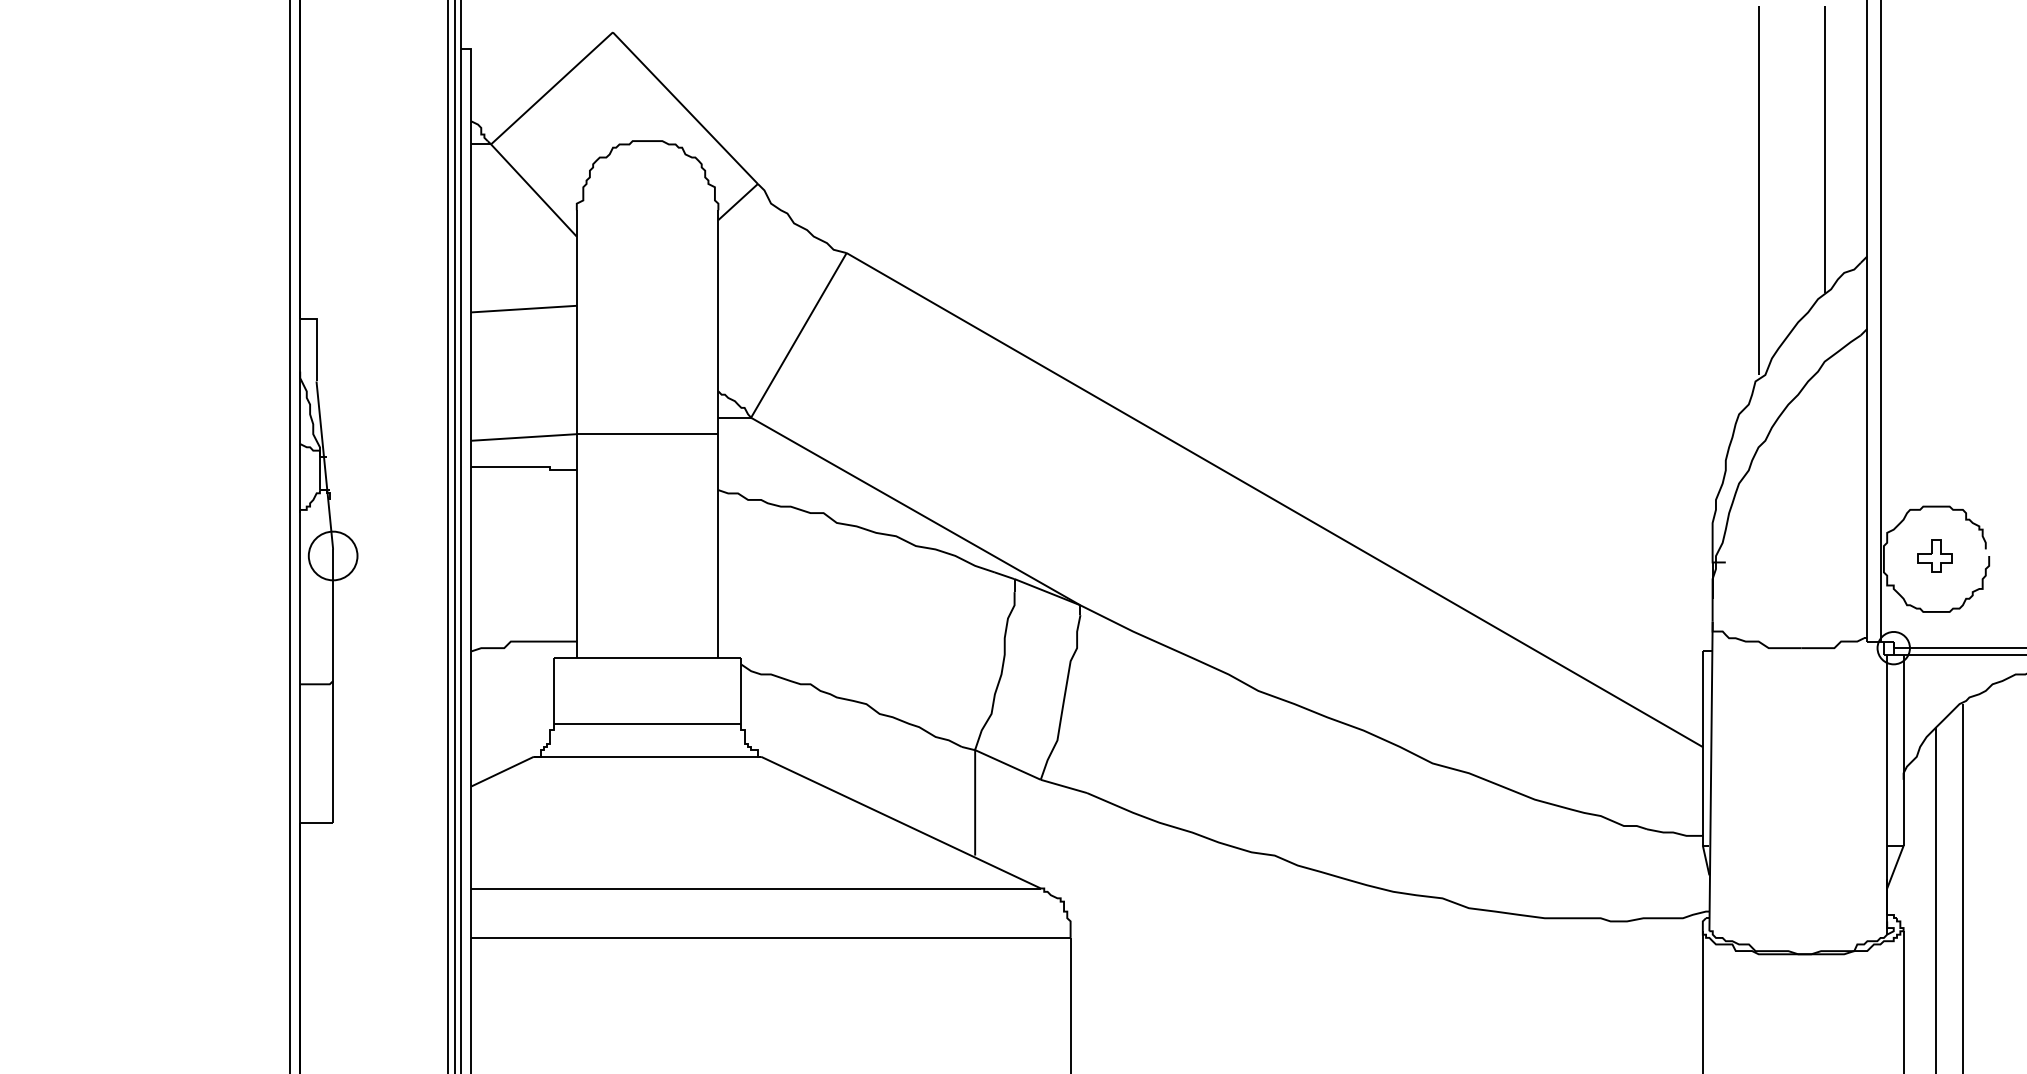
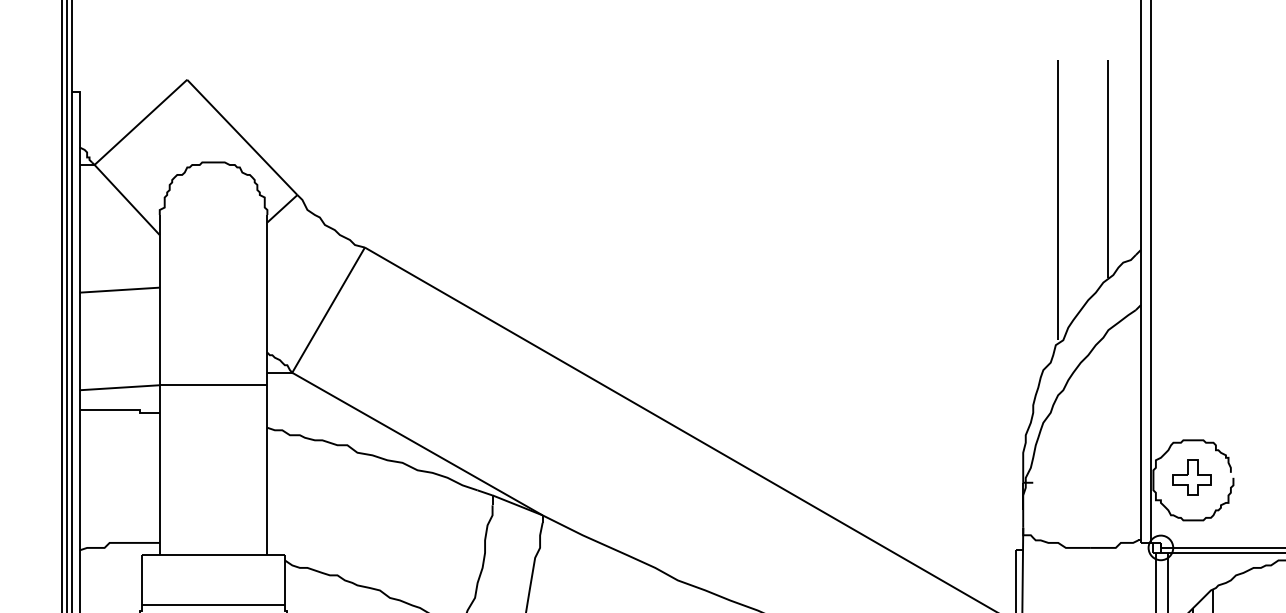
part: (1934, 555) -> (1191, 477), size x1.43

